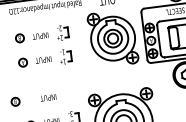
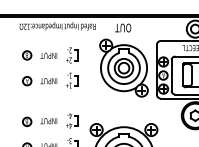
part: (70, 94) -> (72, 120), added
part: (15, 101) -> (27, 121), moved

